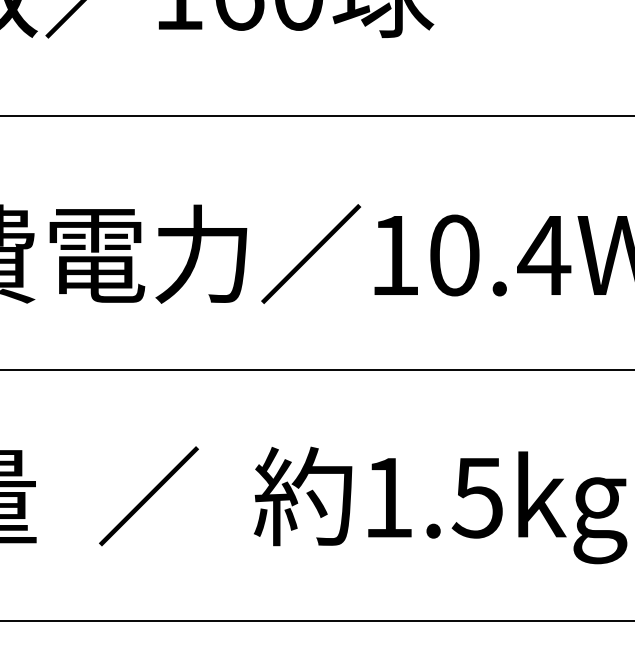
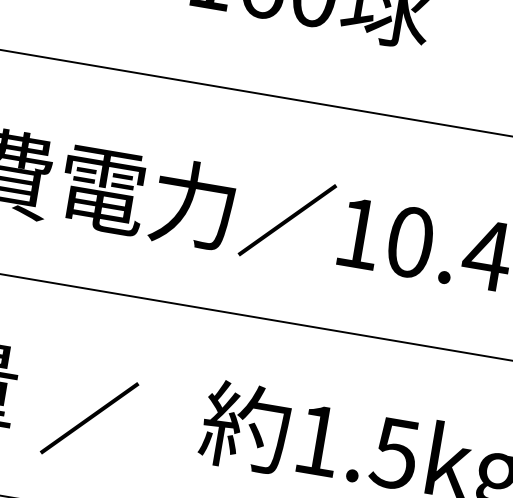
part: (148, 496) -> (89, 418), moved

